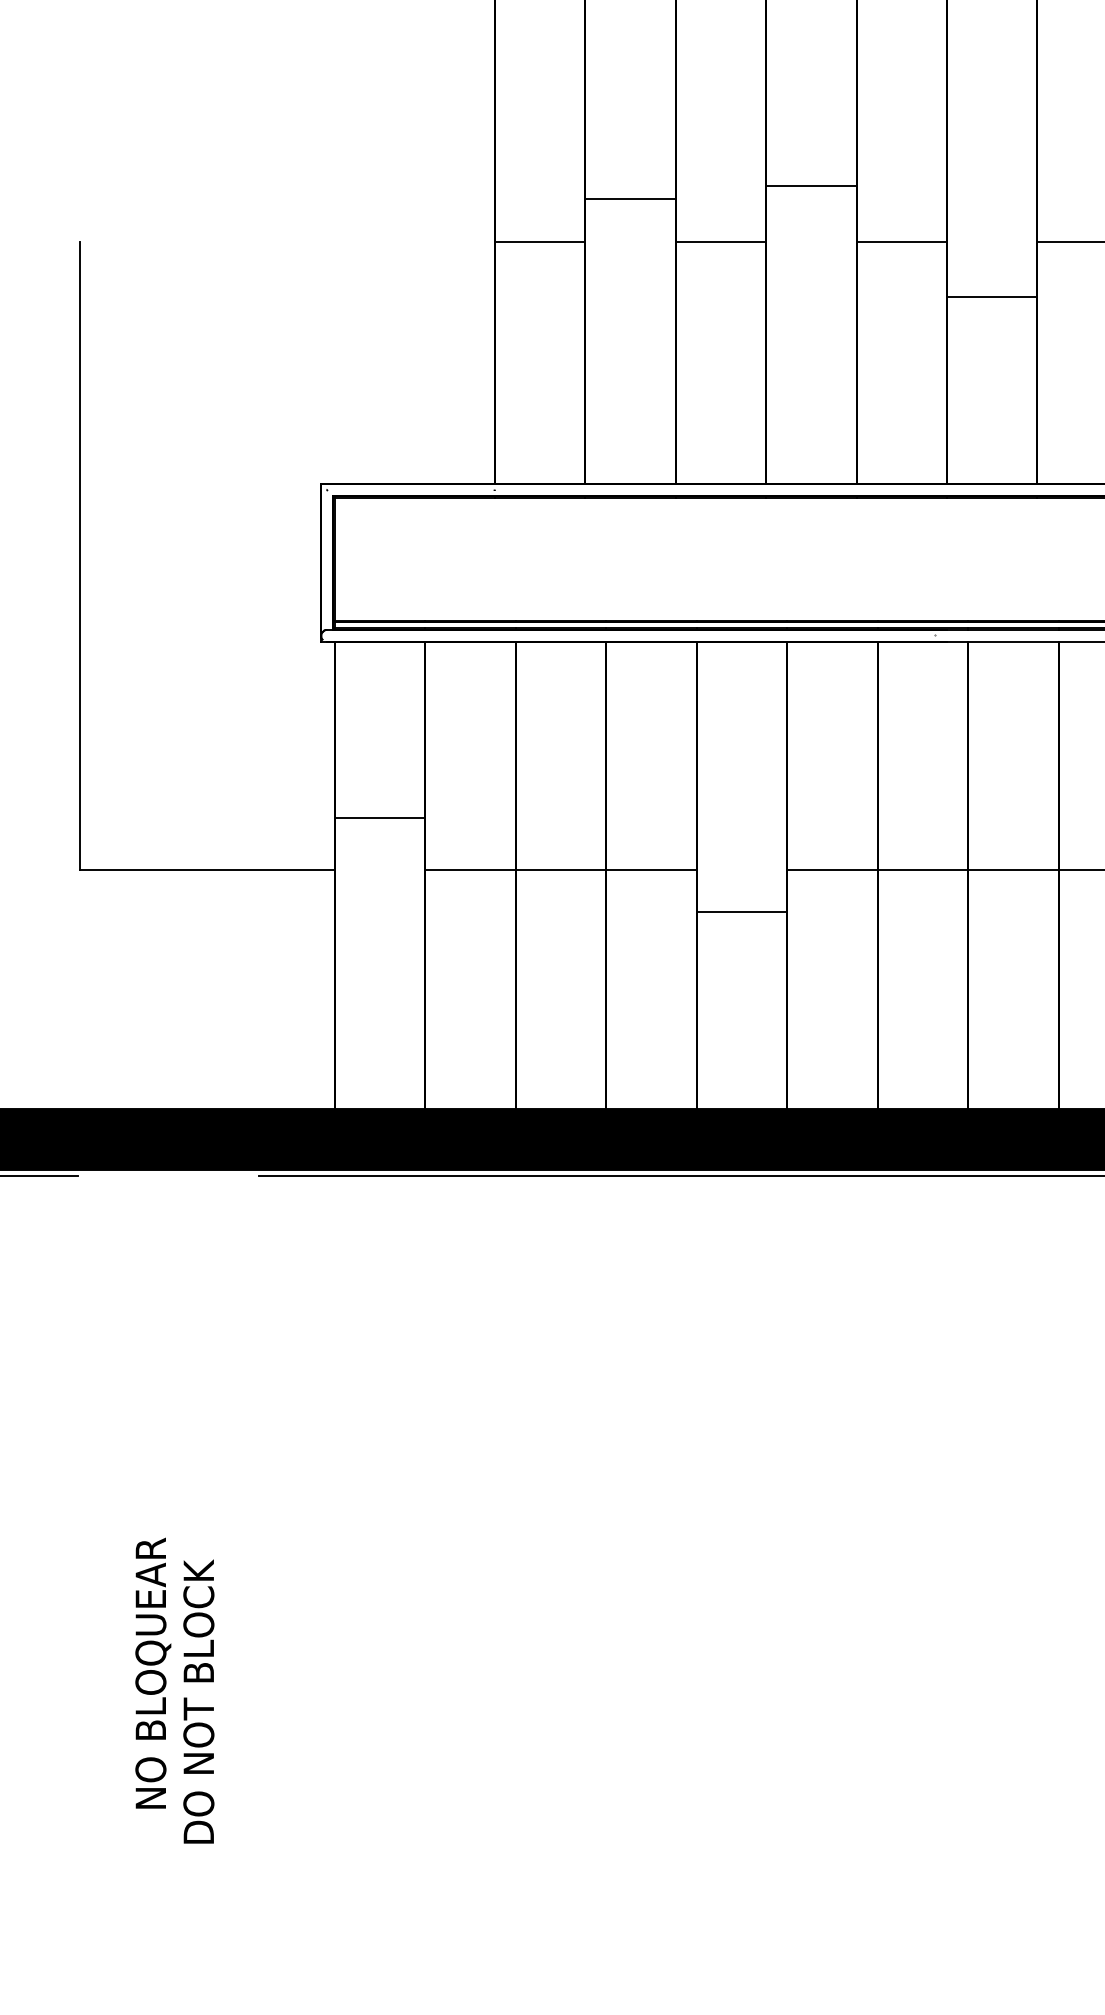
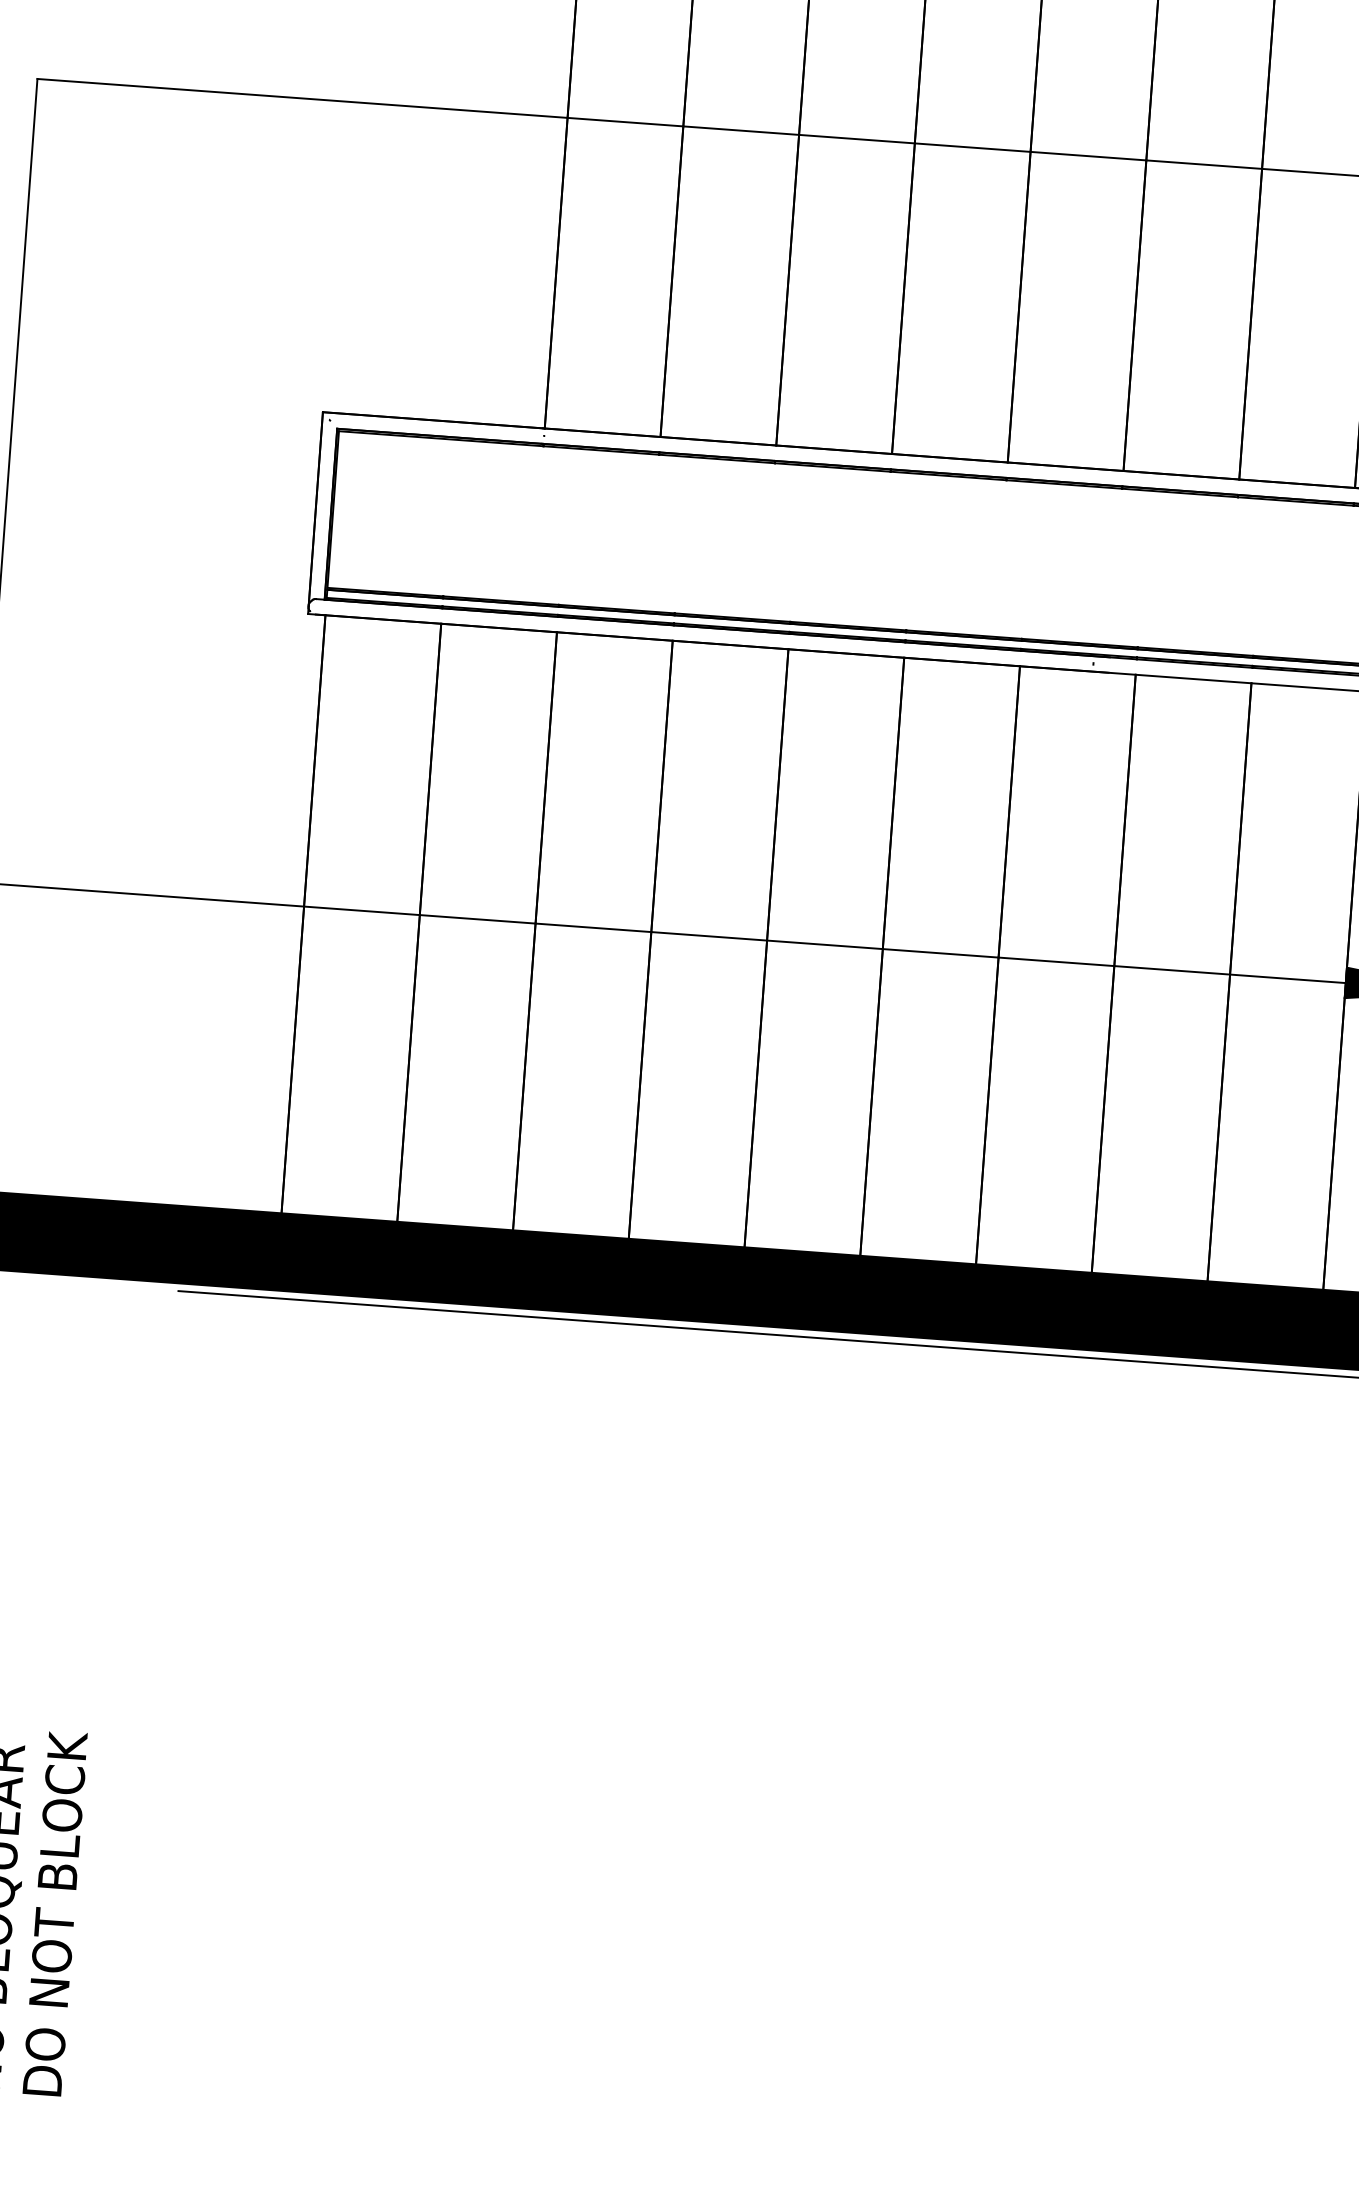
line: (811, 185) -> (973, 147), moved
line: (630, 198) -> (741, 130), moved
line: (287, 241) -> (302, 98), added
line: (991, 296) -> (1203, 164), moved
line: (379, 817) -> (361, 910), moved
line: (741, 911) -> (824, 944), moved
text: (198, 1701) -> (54, 1913), moved

